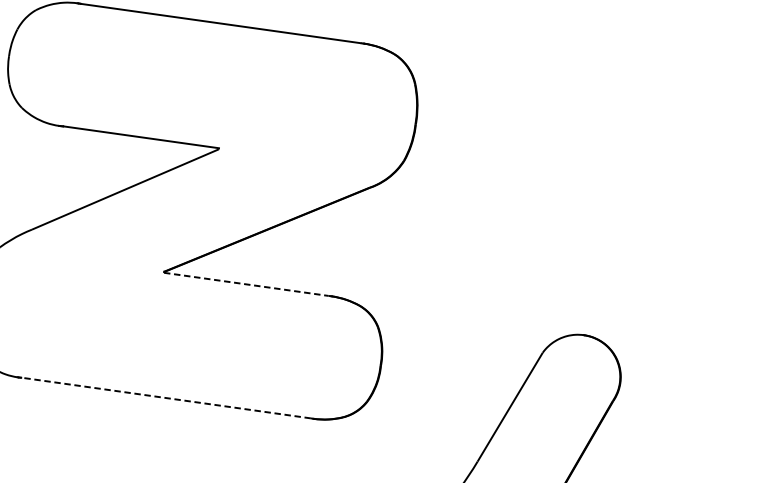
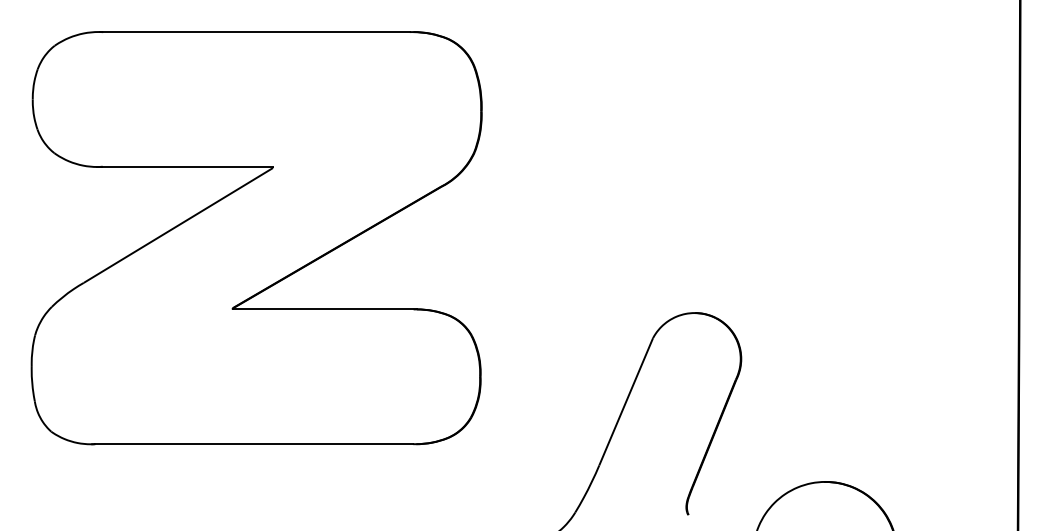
line: (246, 284) -> (323, 309), dashed -> solid
line: (166, 398) -> (254, 444), dashed -> solid

